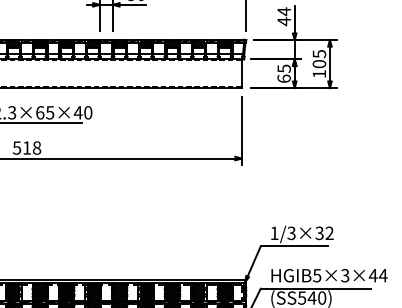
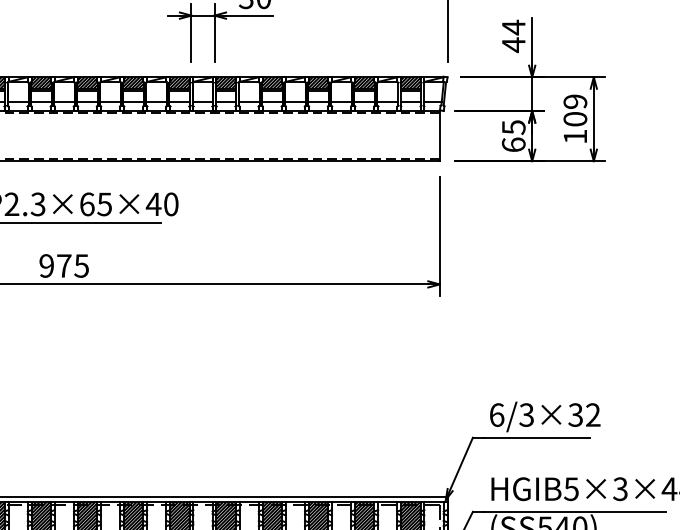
text: (319, 54) -> (575, 102), 105 -> 109
text: (26, 147) -> (63, 265), 518 -> 975
text: (274, 233) -> (496, 415), 1/3×32 -> 6/3×32

